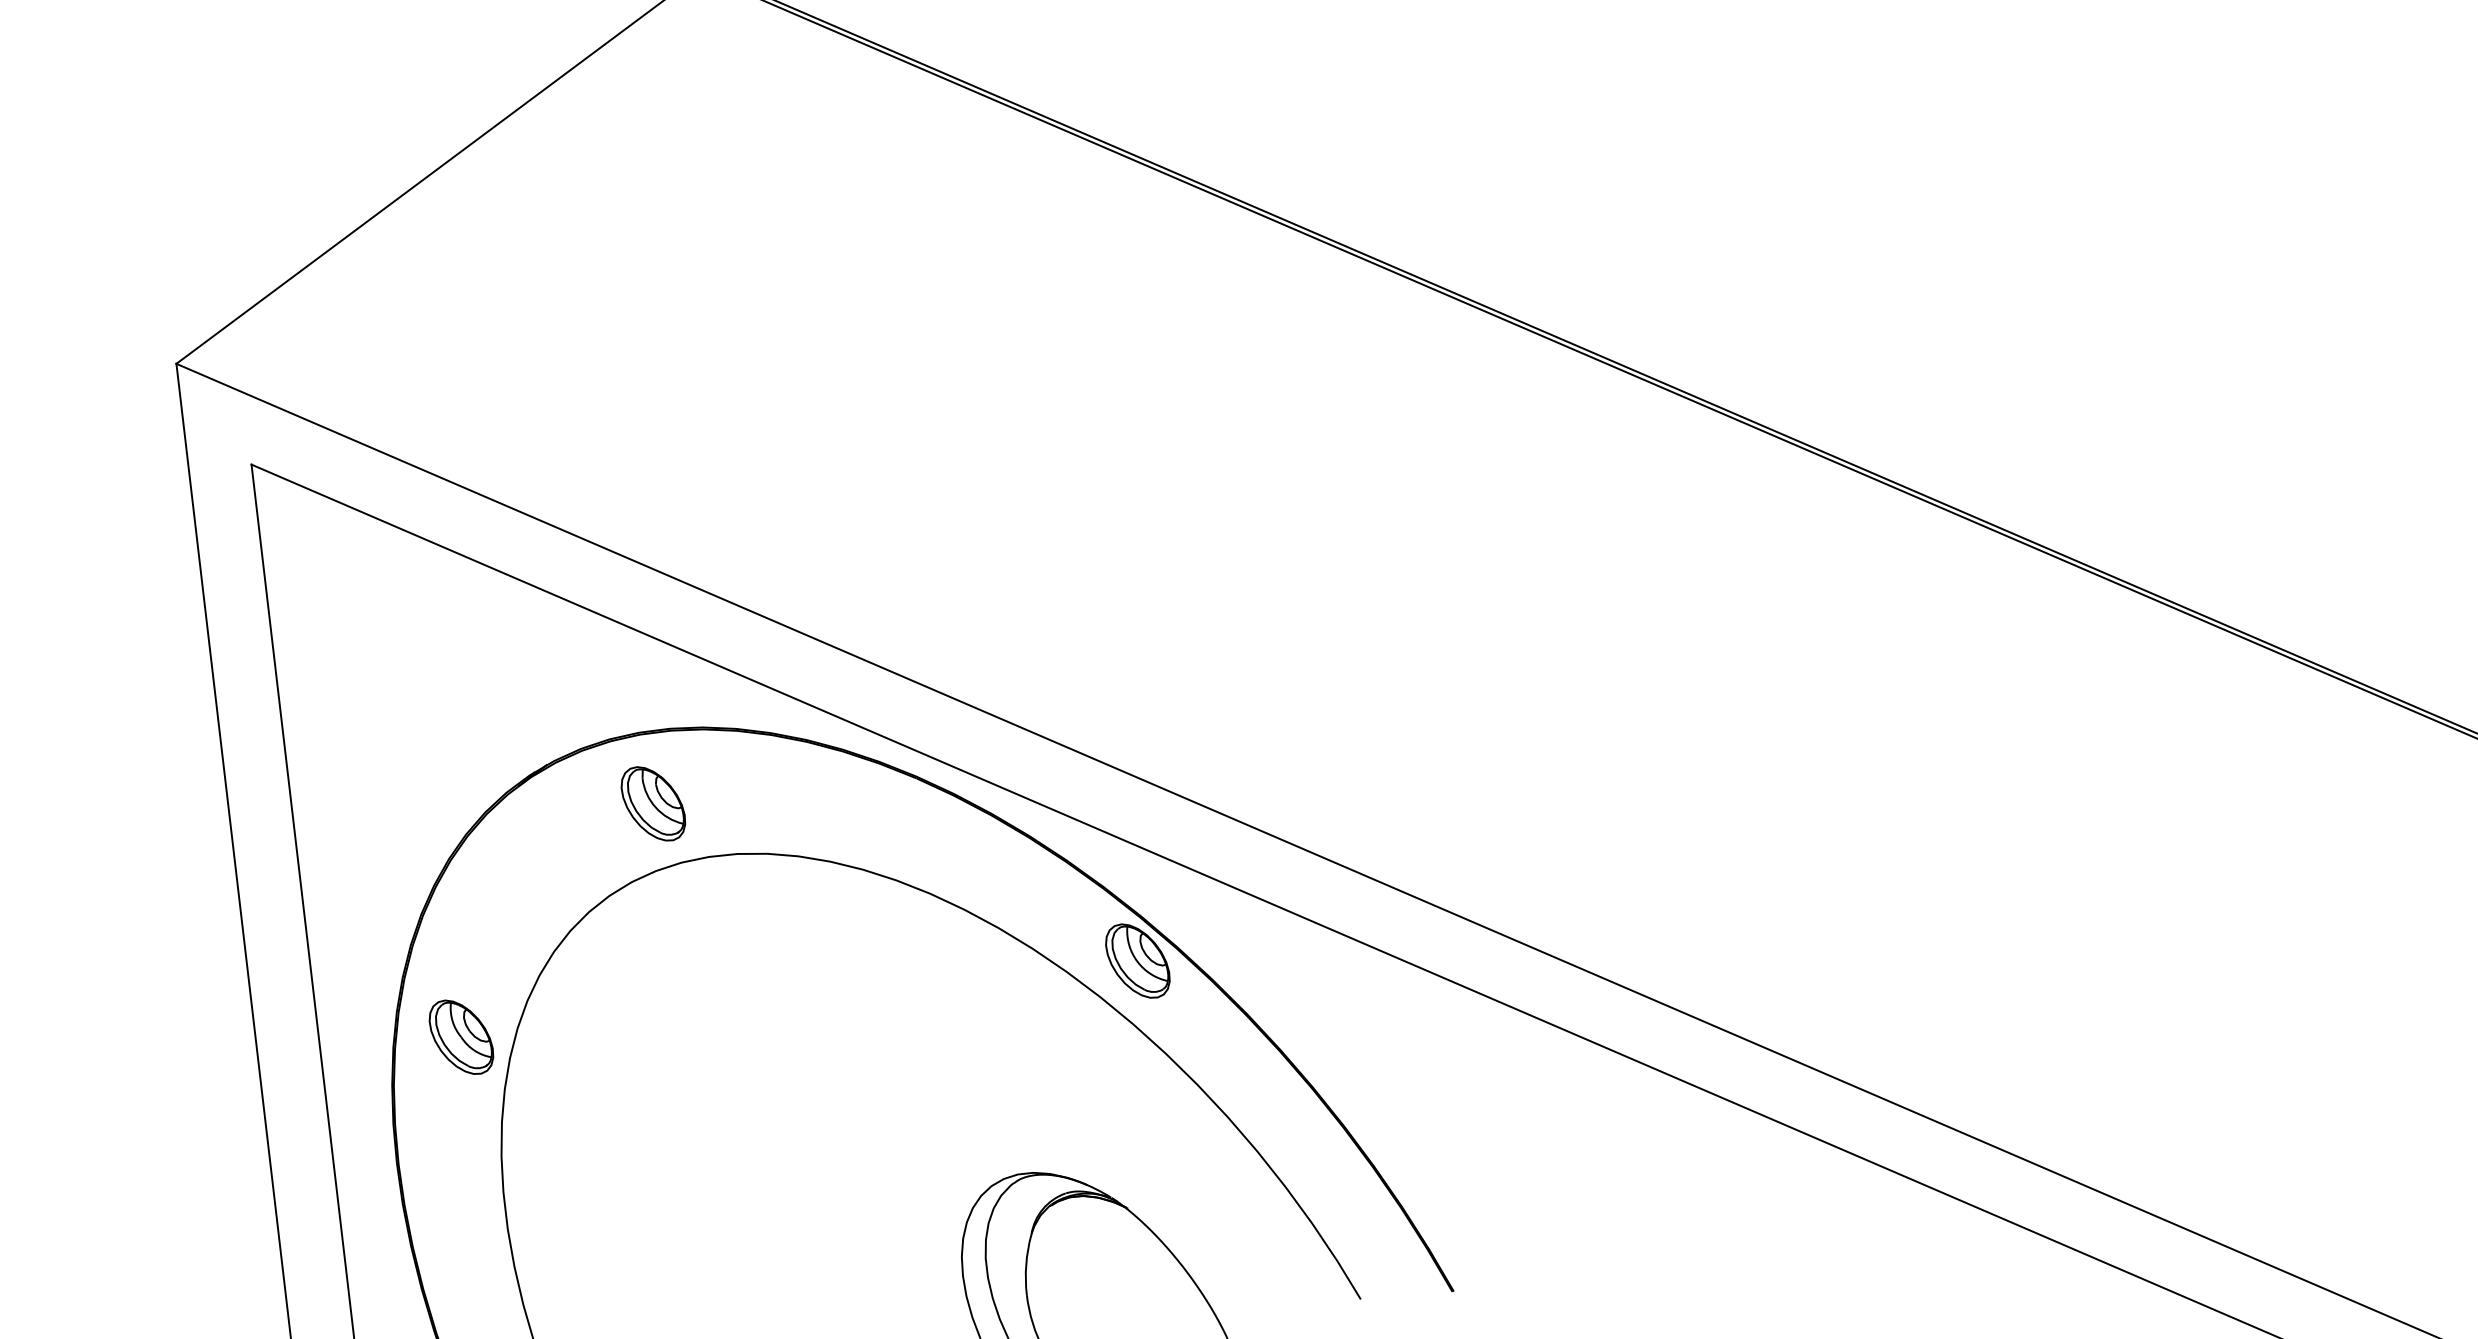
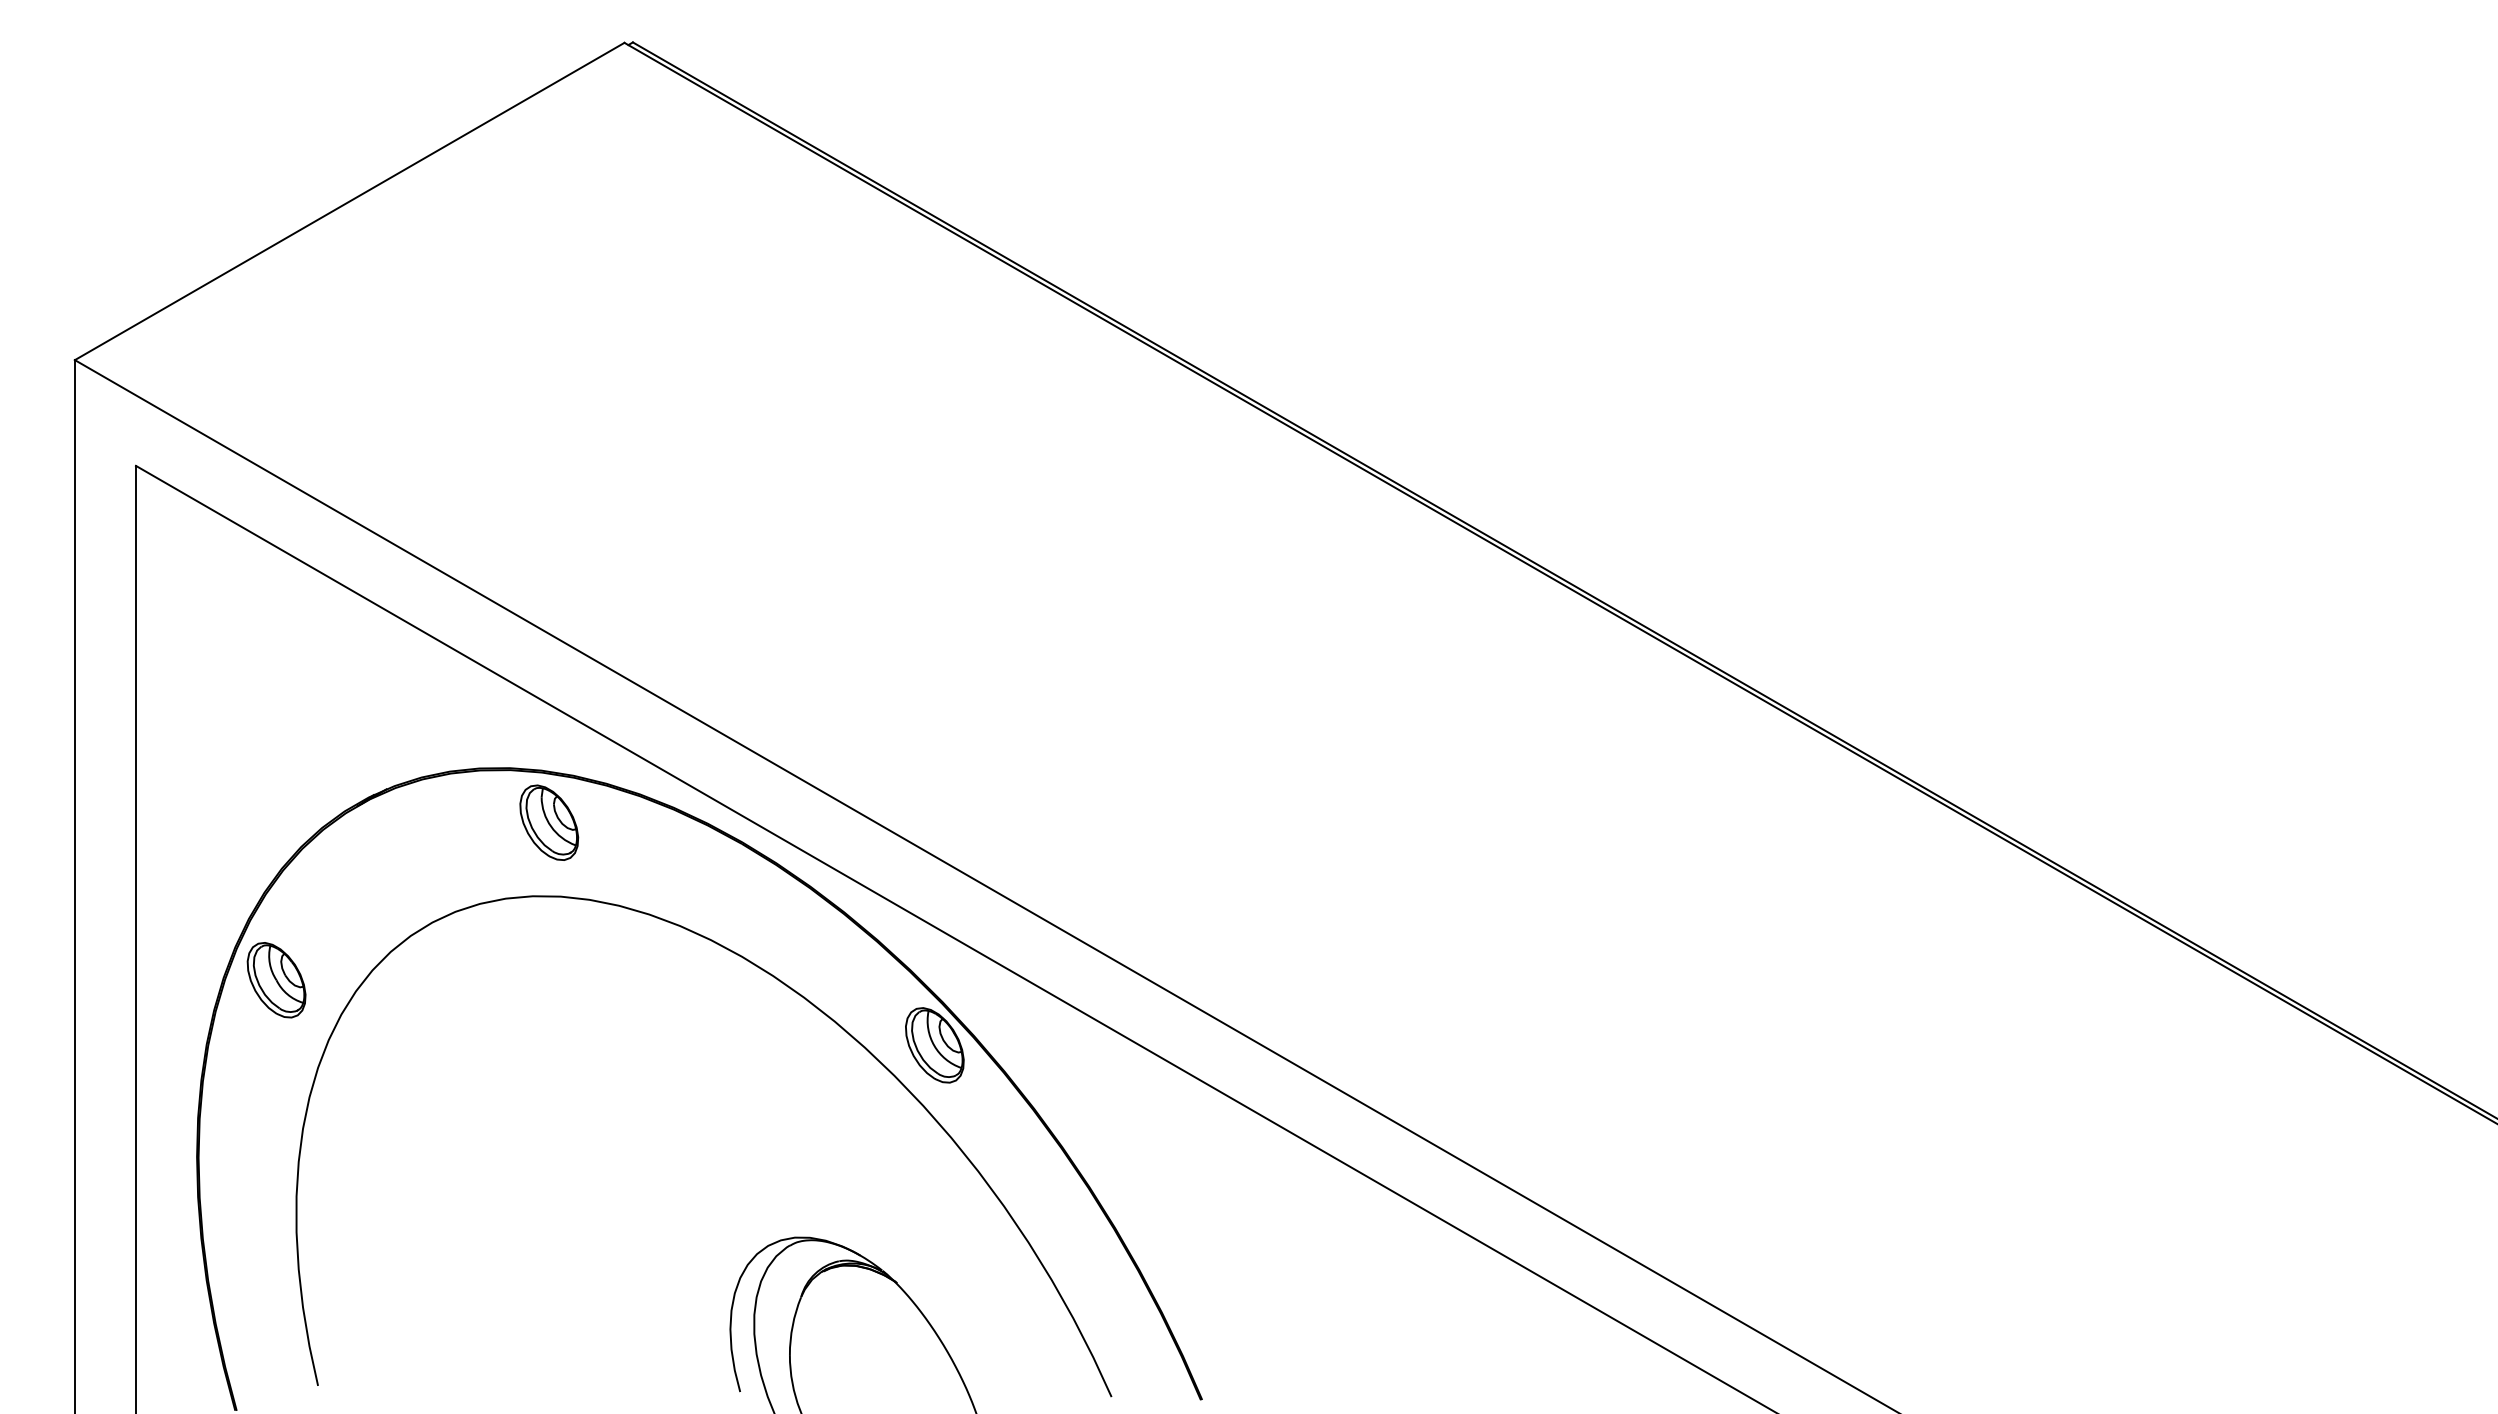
part: (653, 803) -> (549, 822), moved
part: (461, 1037) -> (276, 980), moved

